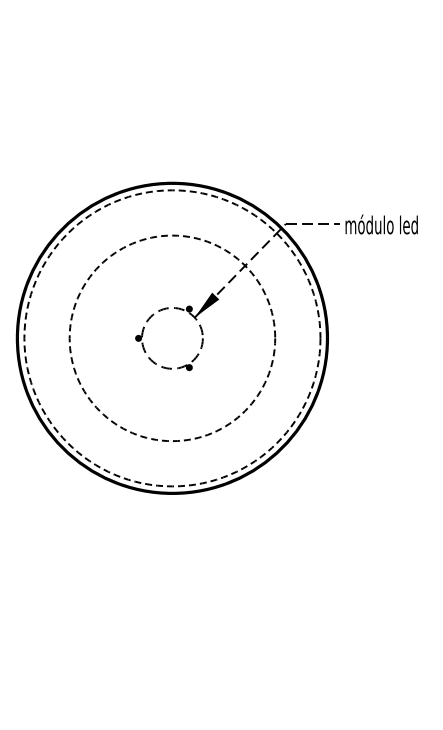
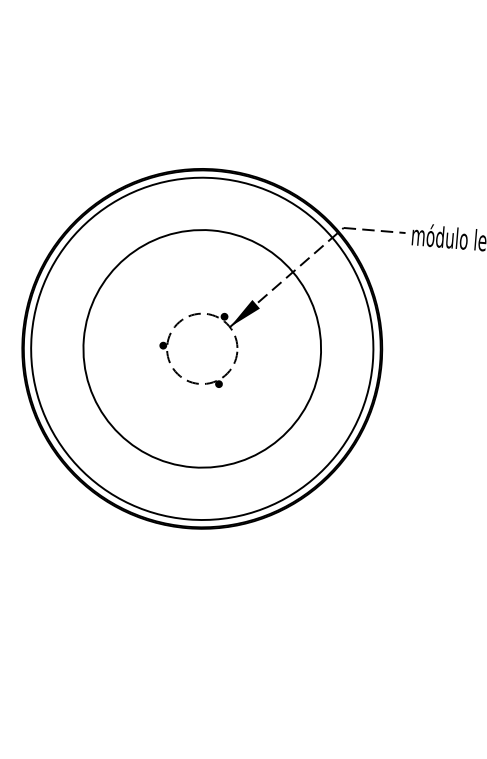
circle: (172, 338) -> (202, 349), dashed -> solid
circle: (172, 338) -> (202, 349), dashed -> solid

